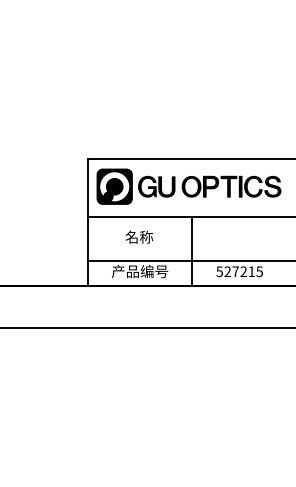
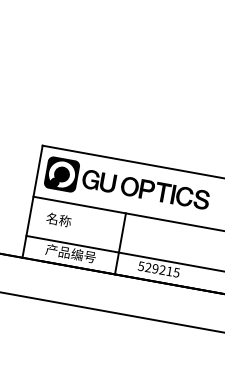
text: (139, 236) -> (59, 219), moved
text: (235, 271) -> (155, 268), 527215 -> 529215

